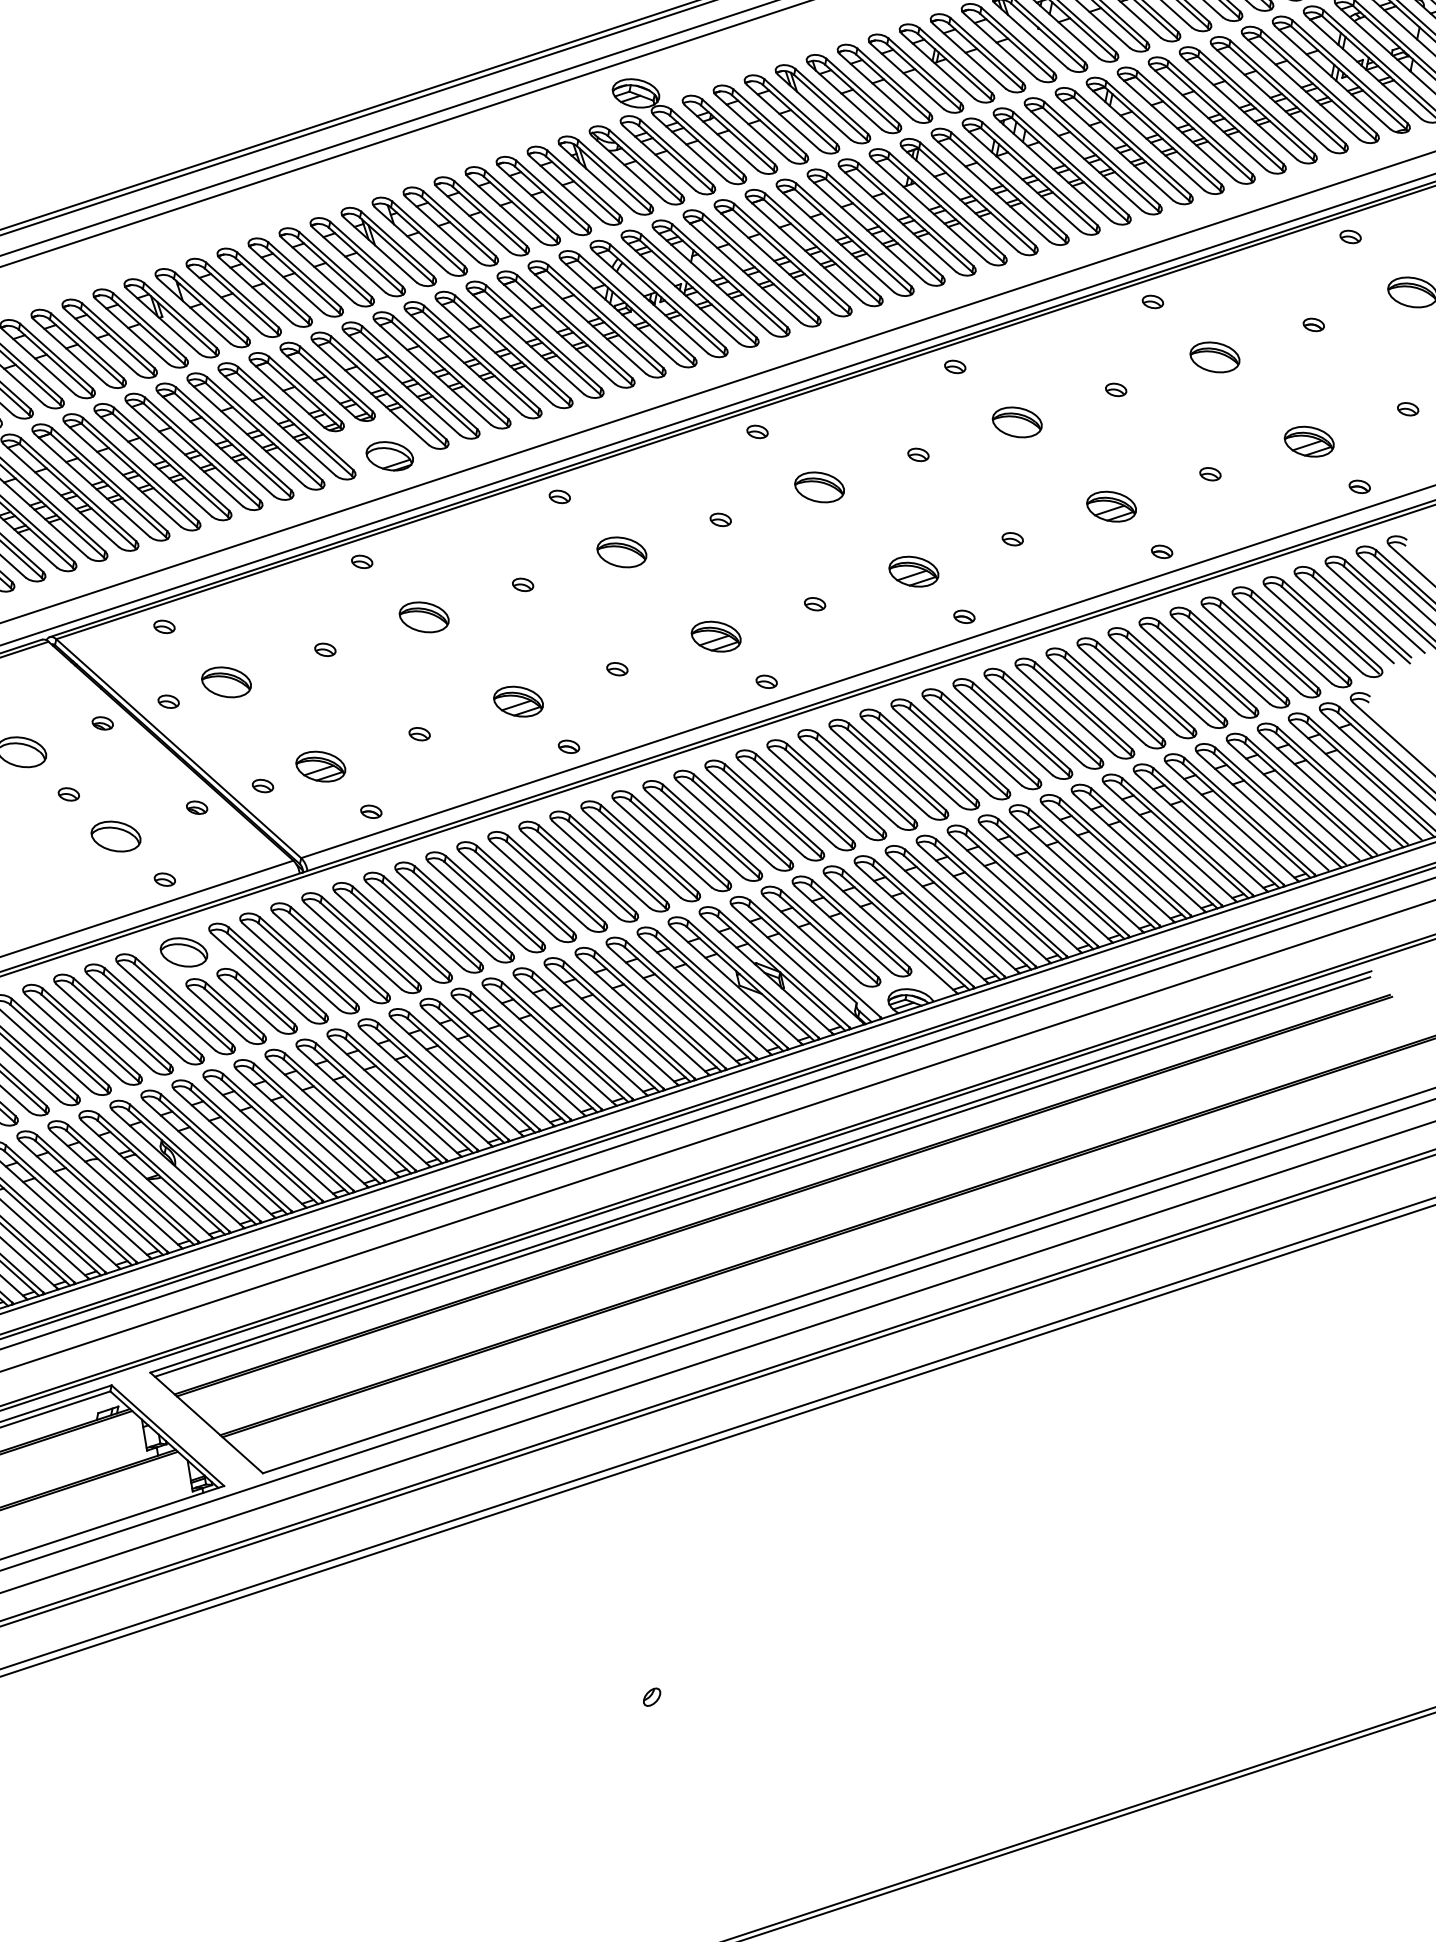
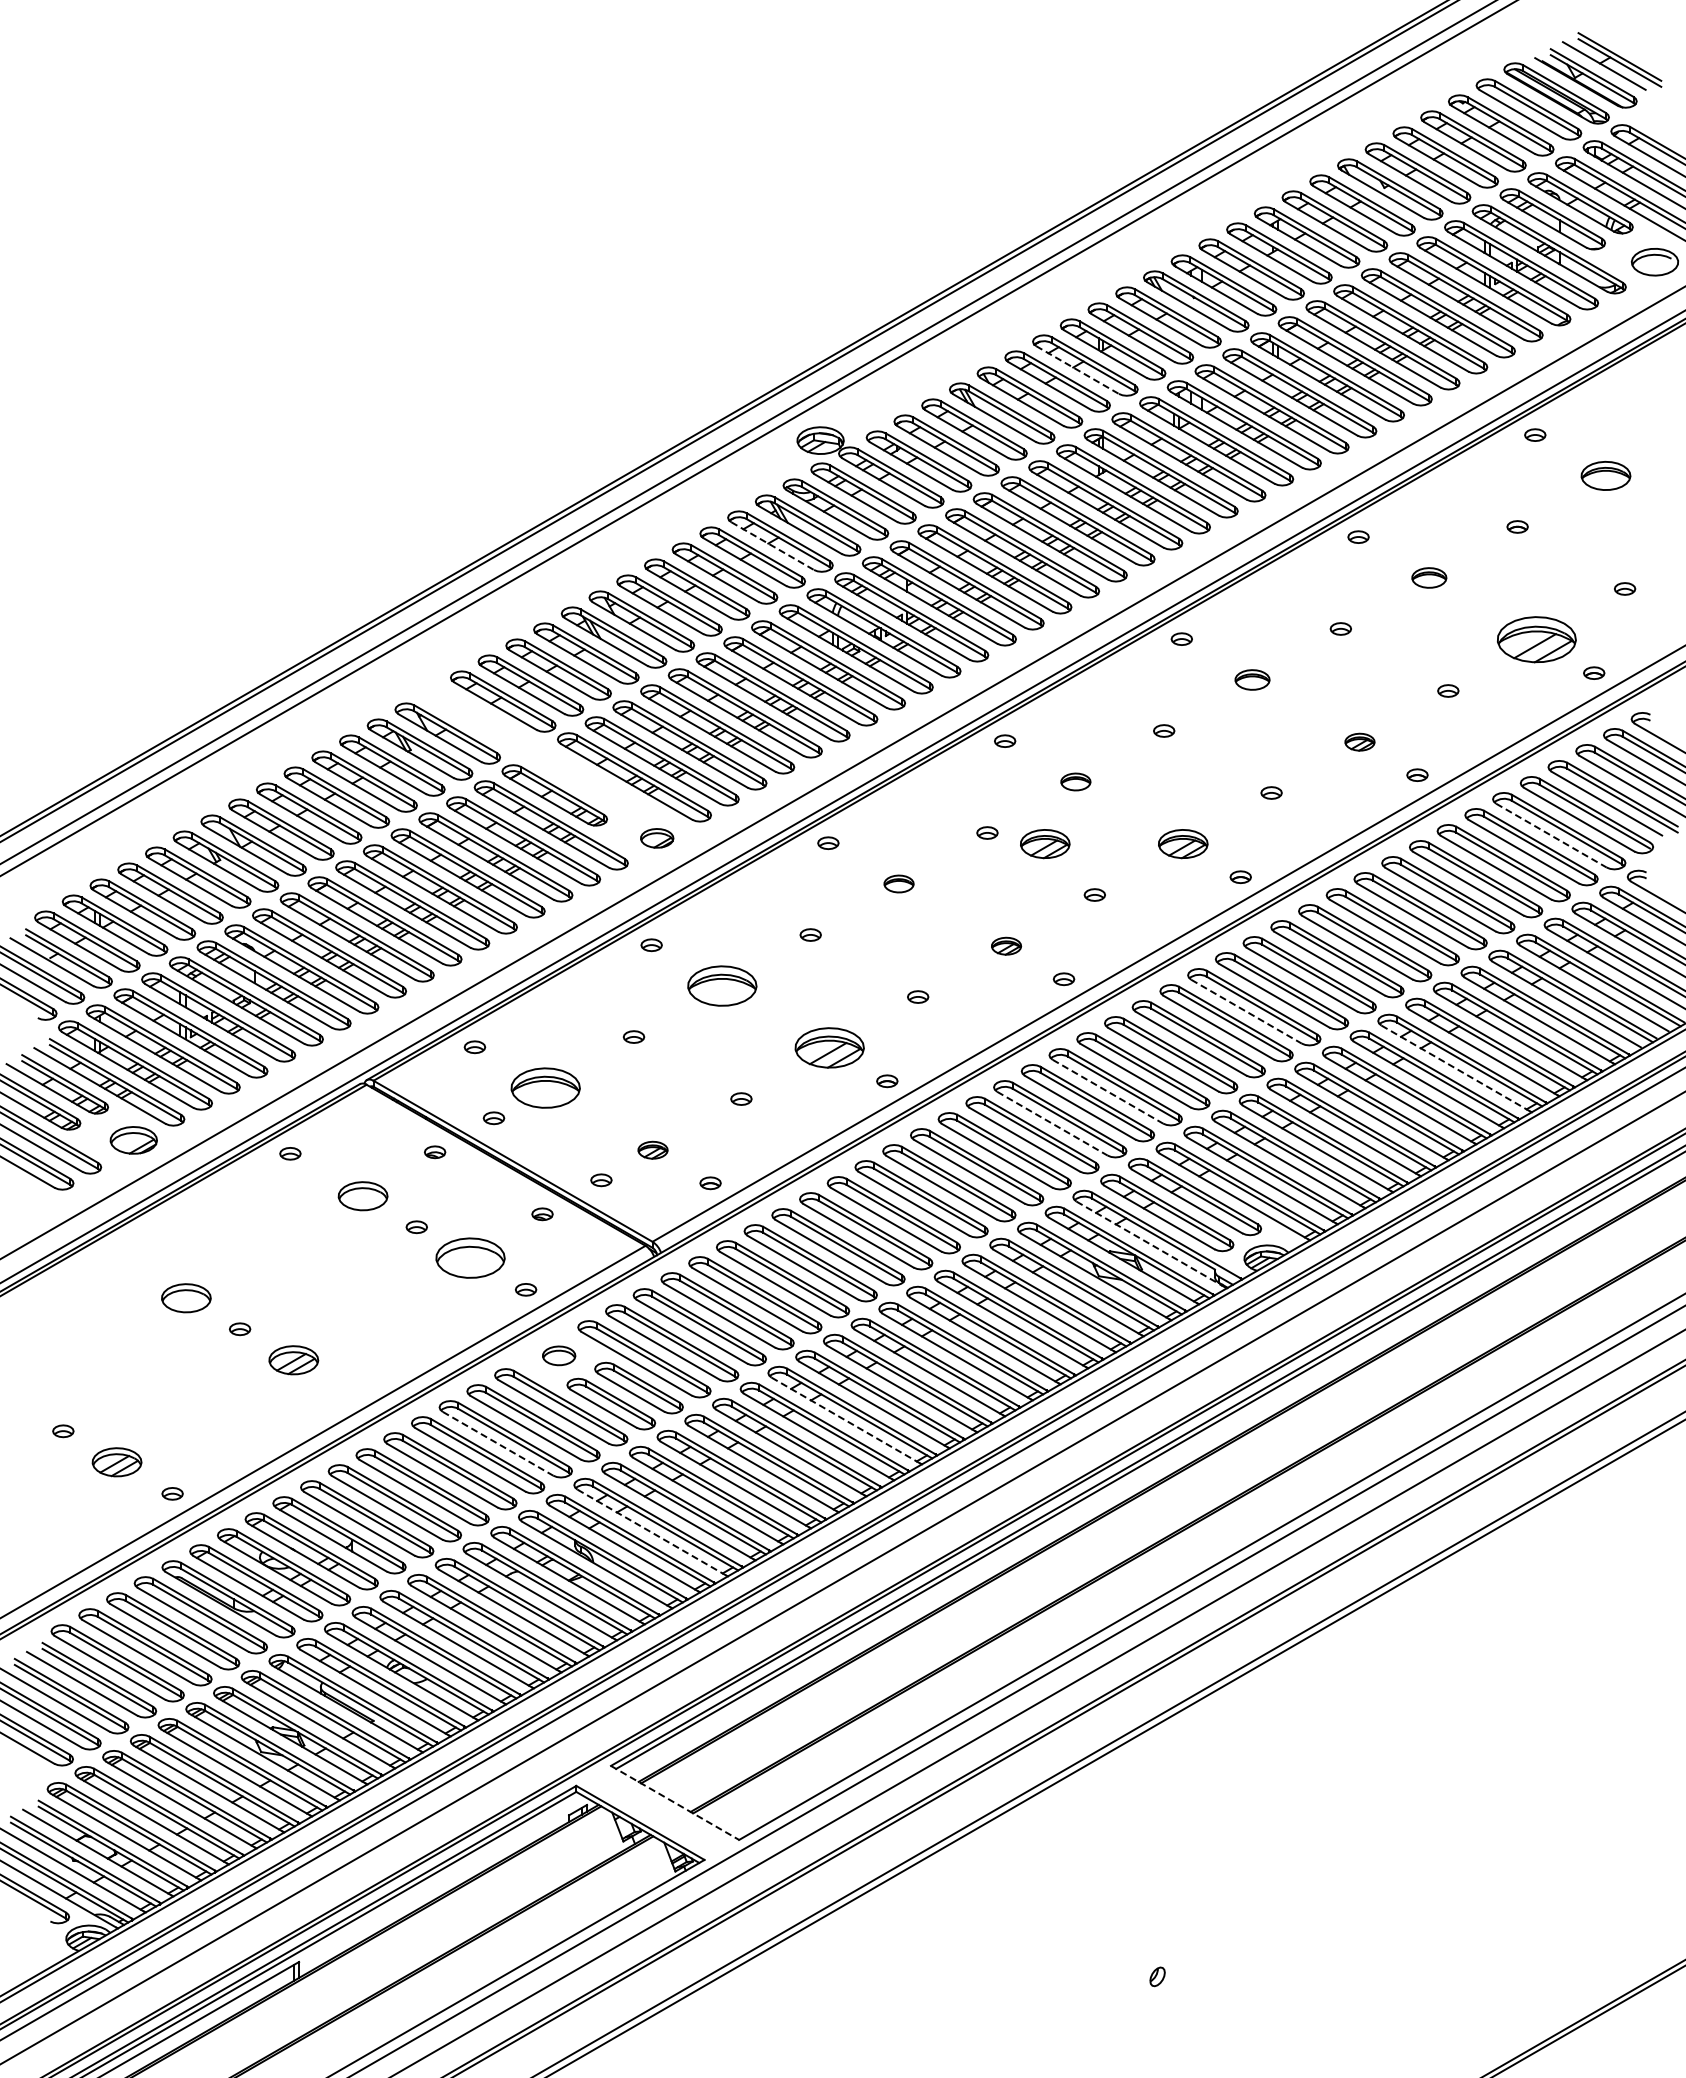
line: (907, 76) -> (1077, 370), solid -> dashed
line: (565, 189) -> (772, 546), solid -> dashed
part: (280, 339) -> (528, 748), removed
part: (1215, 357) -> (1429, 577), size x0.7
part: (1017, 421) -> (1252, 679), size x0.7
part: (1309, 442) -> (1536, 640), size x1.6
part: (390, 456) -> (657, 838), size x0.7
part: (819, 486) -> (1075, 781), size x0.6
part: (1111, 507) -> (1359, 742), size x0.6
part: (776, 543) -> (1045, 844), added
part: (621, 551) -> (898, 883), size x0.6
part: (424, 616) -> (722, 985), size x1.4
part: (716, 637) -> (1006, 946), size x0.6
line: (1283, 640) -> (1551, 835), solid -> dashed
part: (226, 681) -> (545, 1087), size x1.4
part: (518, 702) -> (829, 1048), size x1.4
line: (942, 752) -> (1246, 1011), solid -> dashed
part: (320, 766) -> (652, 1150), size x0.6
line: (786, 802) -> (1107, 1091), solid -> dashed
line: (725, 823) -> (1052, 1123), solid -> dashed
part: (115, 836) -> (470, 1258), size x1.4
line: (1138, 852) -> (1455, 1068), solid -> dashed
part: (184, 952) -> (559, 1355), size x0.7
line: (797, 964) -> (1150, 1244), solid -> dashed
line: (105, 1027) -> (498, 1443), solid -> dashed
line: (456, 1076) -> (845, 1420), solid -> dashed
line: (239, 1148) -> (651, 1532), solid -> dashed
line: (206, 1423) -> (675, 1803), solid -> dashed

